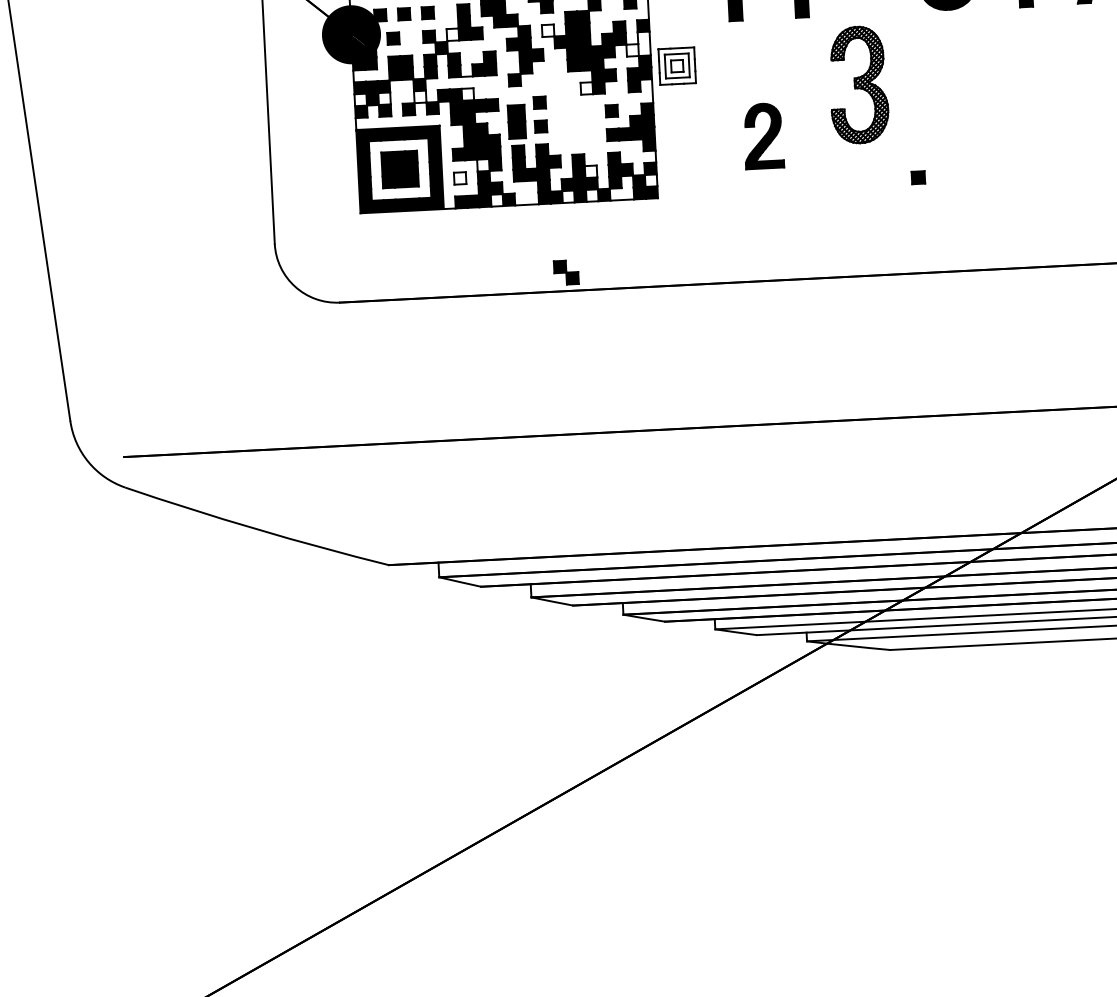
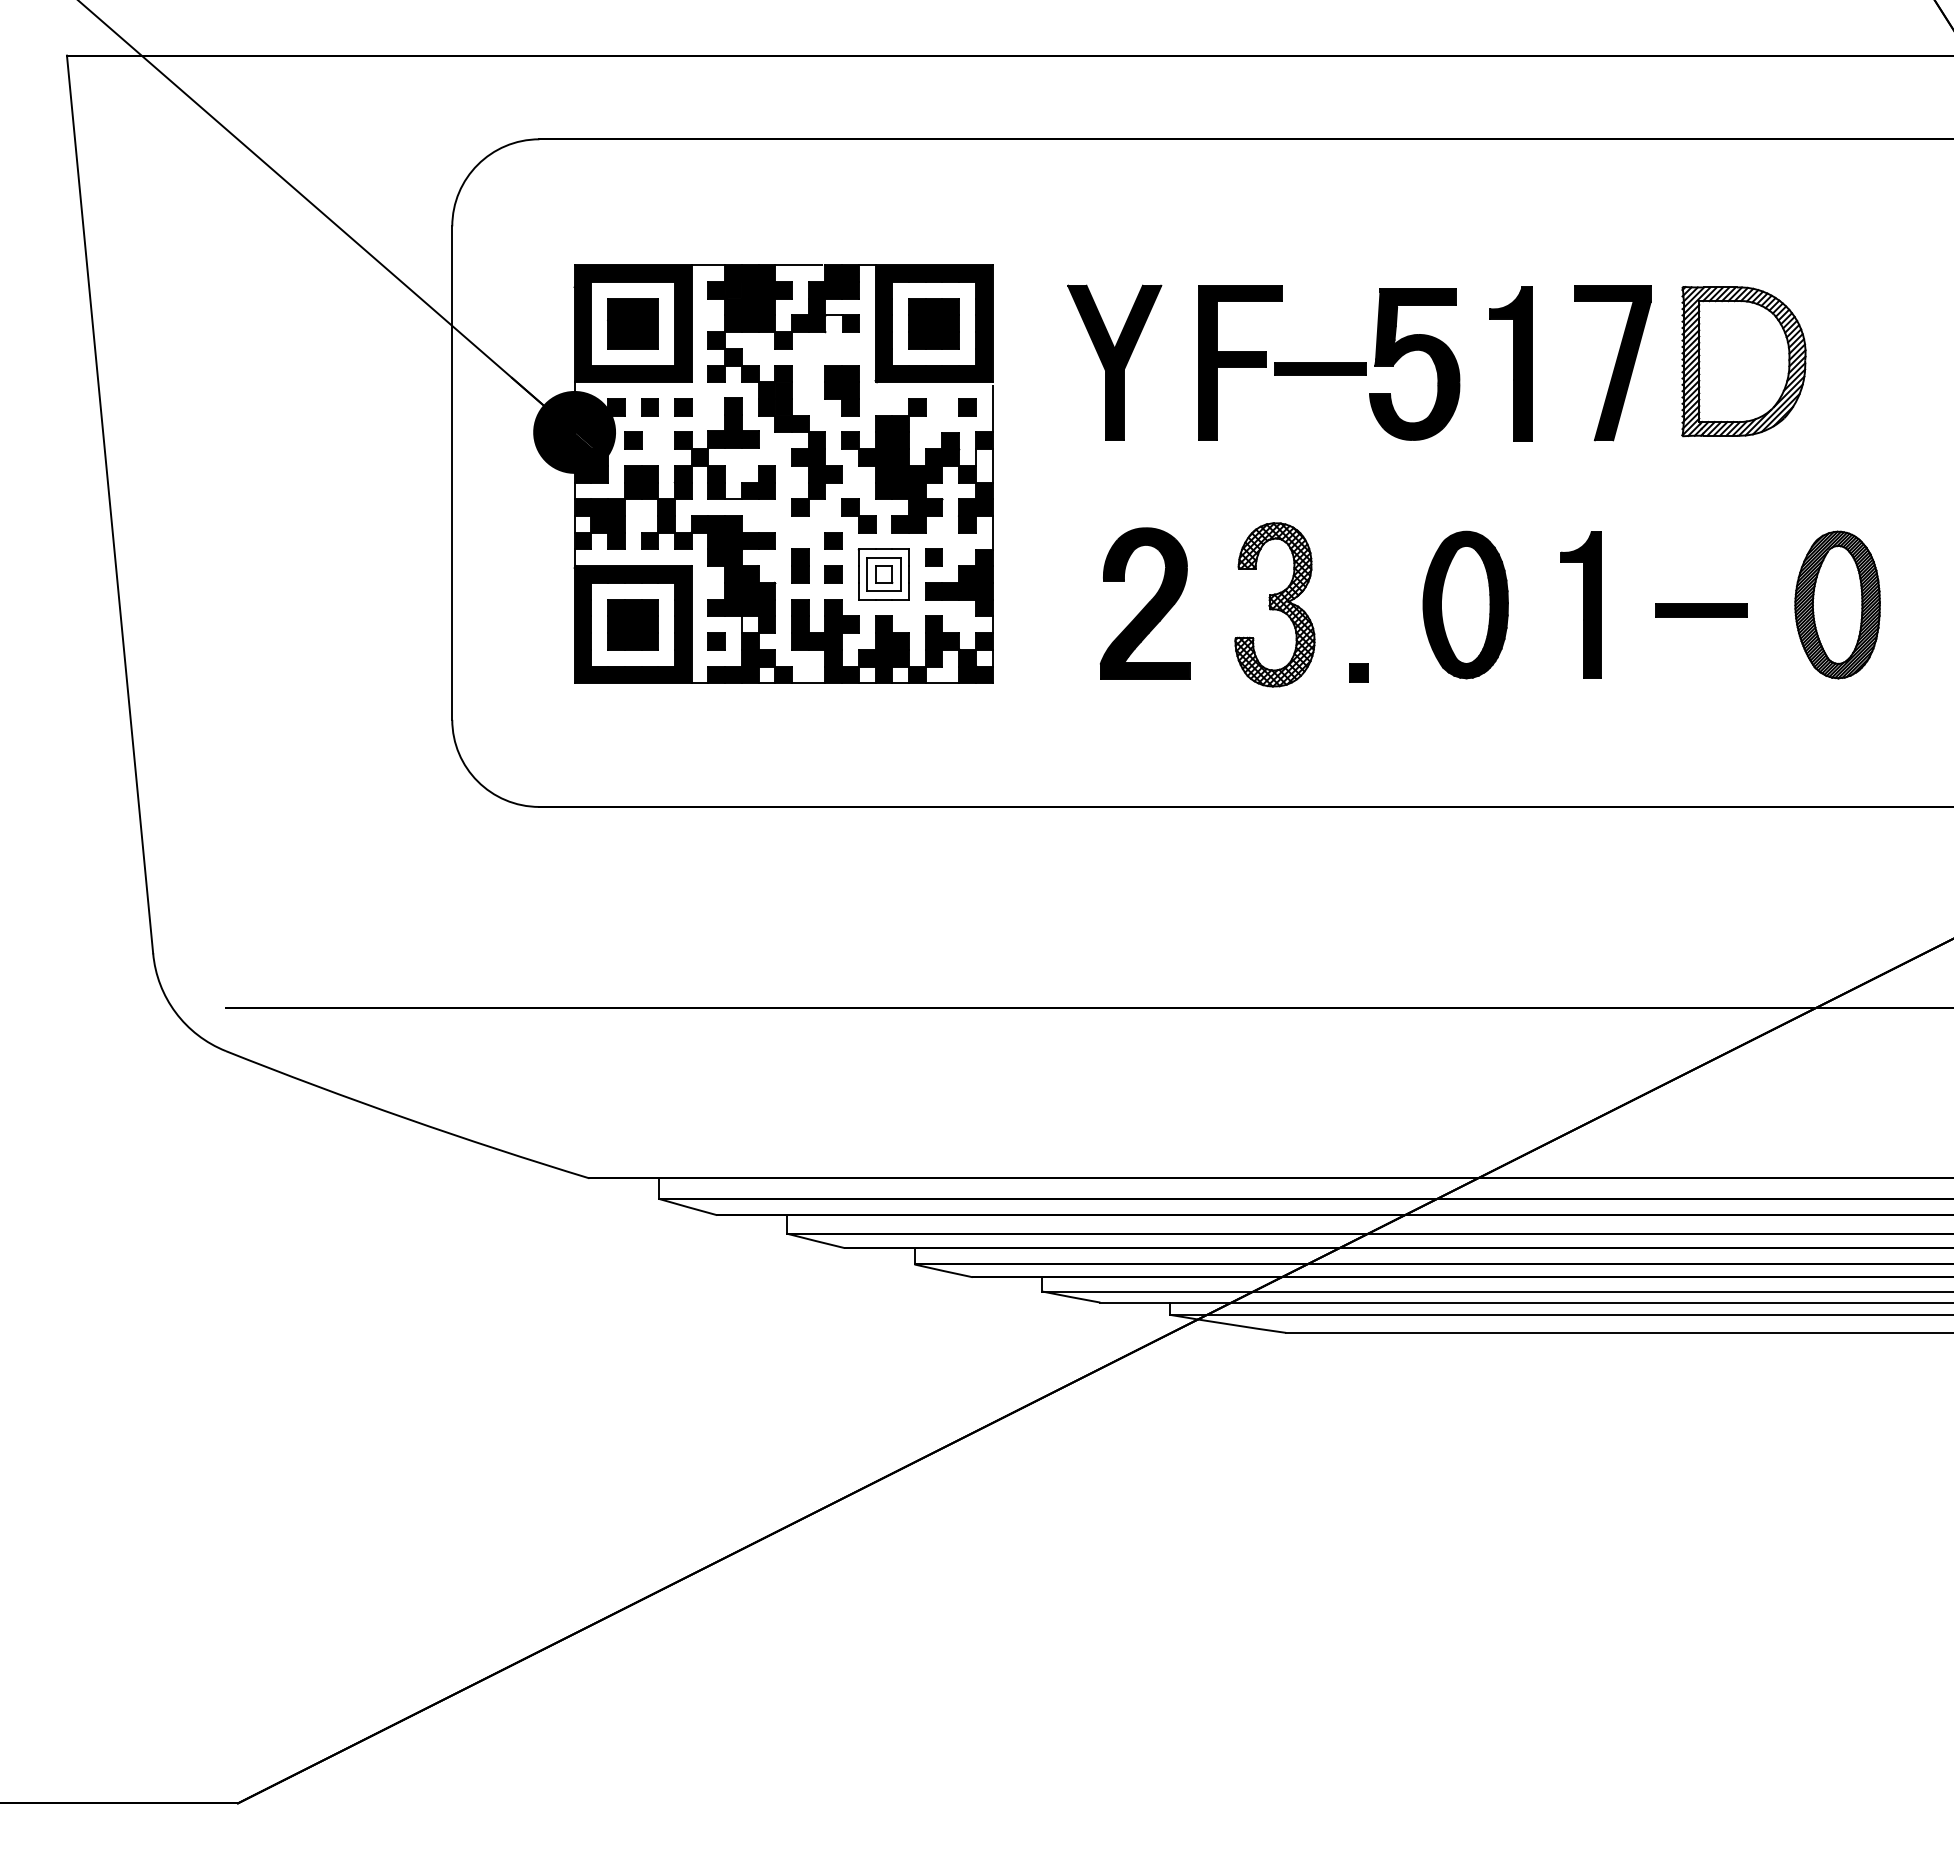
fill: (548, 30) -> (850, 440), added
fill: (452, 34) -> (716, 439), added
fill: (632, 49) -> (967, 473), added
part: (676, 66) -> (883, 574), moved
part: (858, 84) -> (1274, 604), moved
fill: (586, 88) -> (900, 524), added
fill: (467, 94) -> (733, 524), added
fill: (420, 97) -> (666, 524), added
fill: (384, 98) -> (616, 524), added
part: (517, 121) -> (800, 565), size x0.71
part: (1073, 121) -> (1580, 604), added
part: (991, 125) -> (1465, 604), added
part: (763, 136) -> (1144, 603), size x1.67
fill: (590, 171) -> (900, 641), added
fill: (459, 178) -> (716, 641), added
part: (566, 272) -> (858, 515), moved

